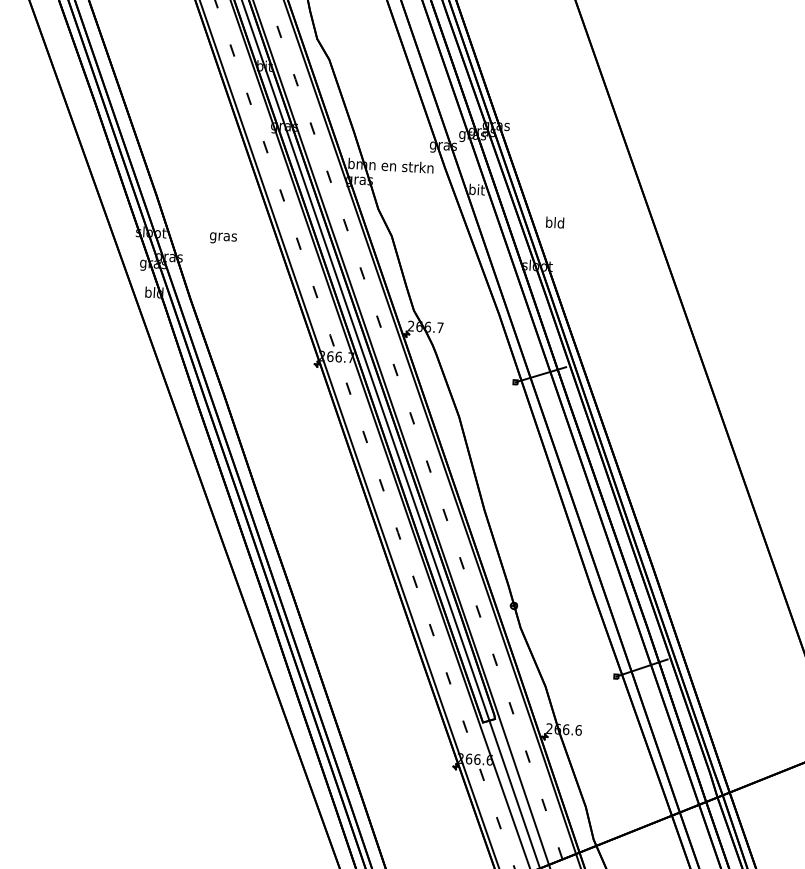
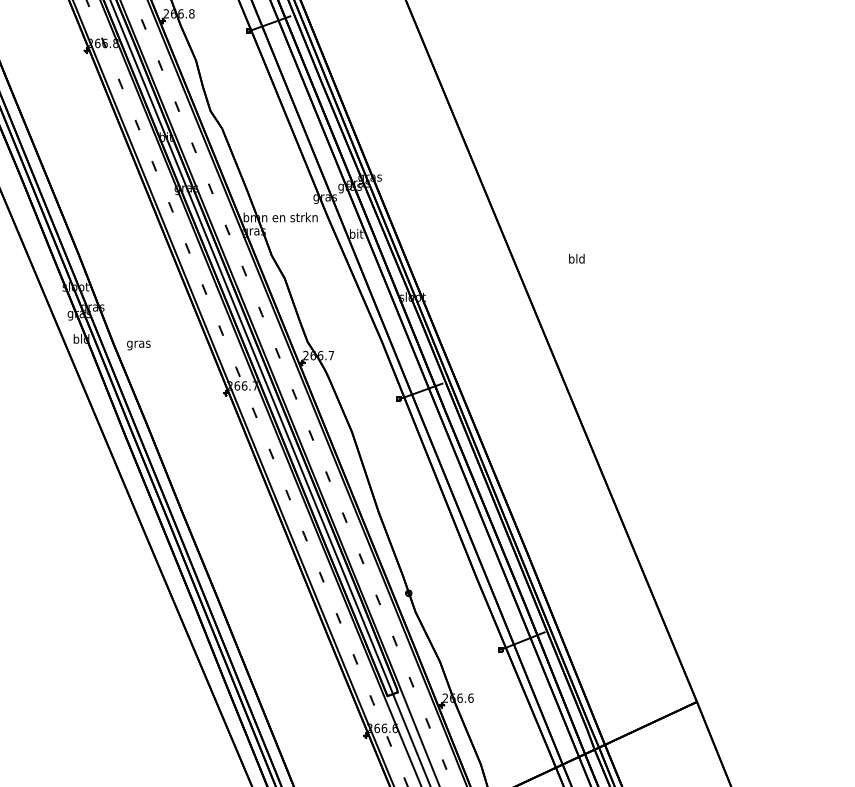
text: (554, 222) -> (576, 258), moved
text: (223, 238) -> (138, 345), moved

